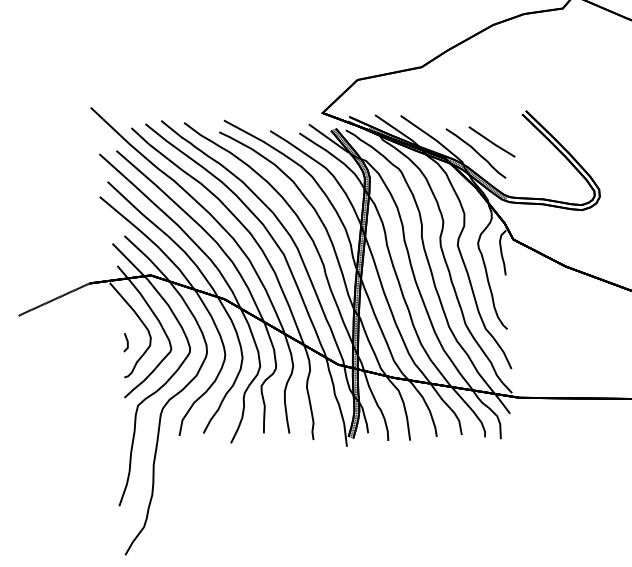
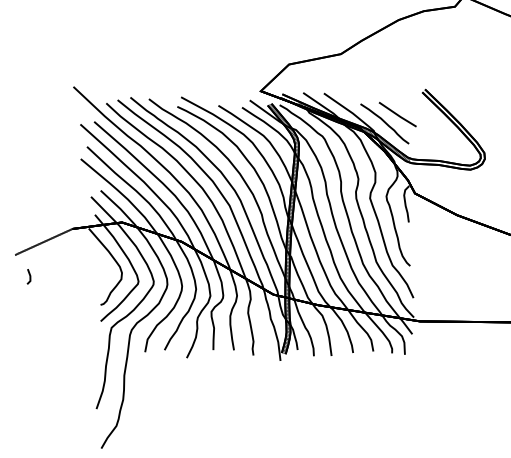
part: (125, 342) -> (28, 276), moved

